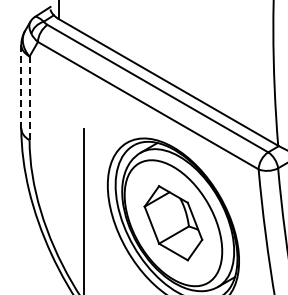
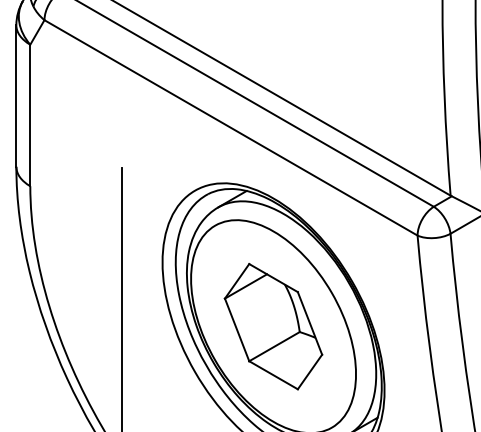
line: (21, 86) -> (16, 95), dashed -> solid
line: (29, 98) -> (30, 115), dashed -> solid

